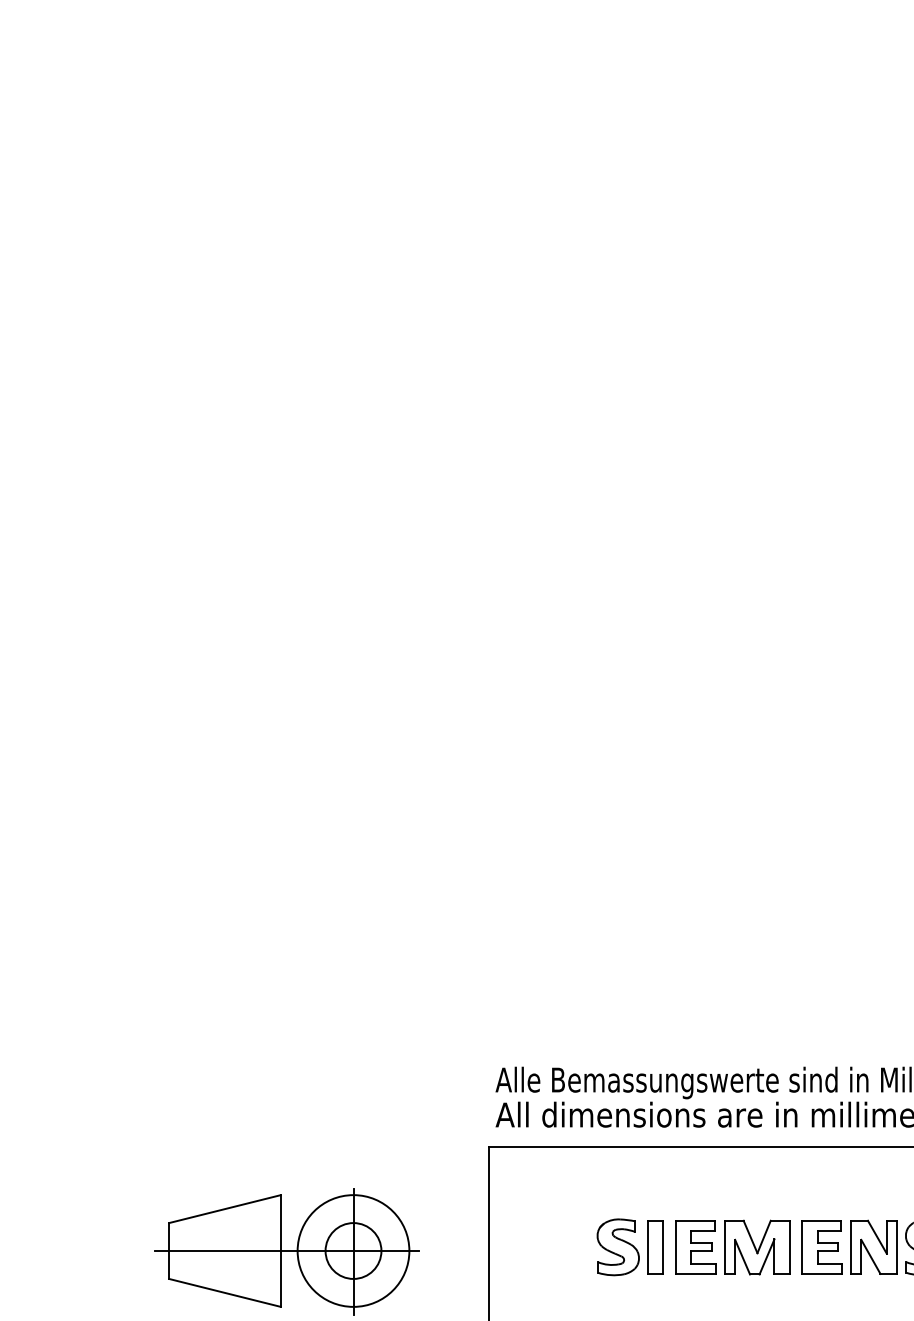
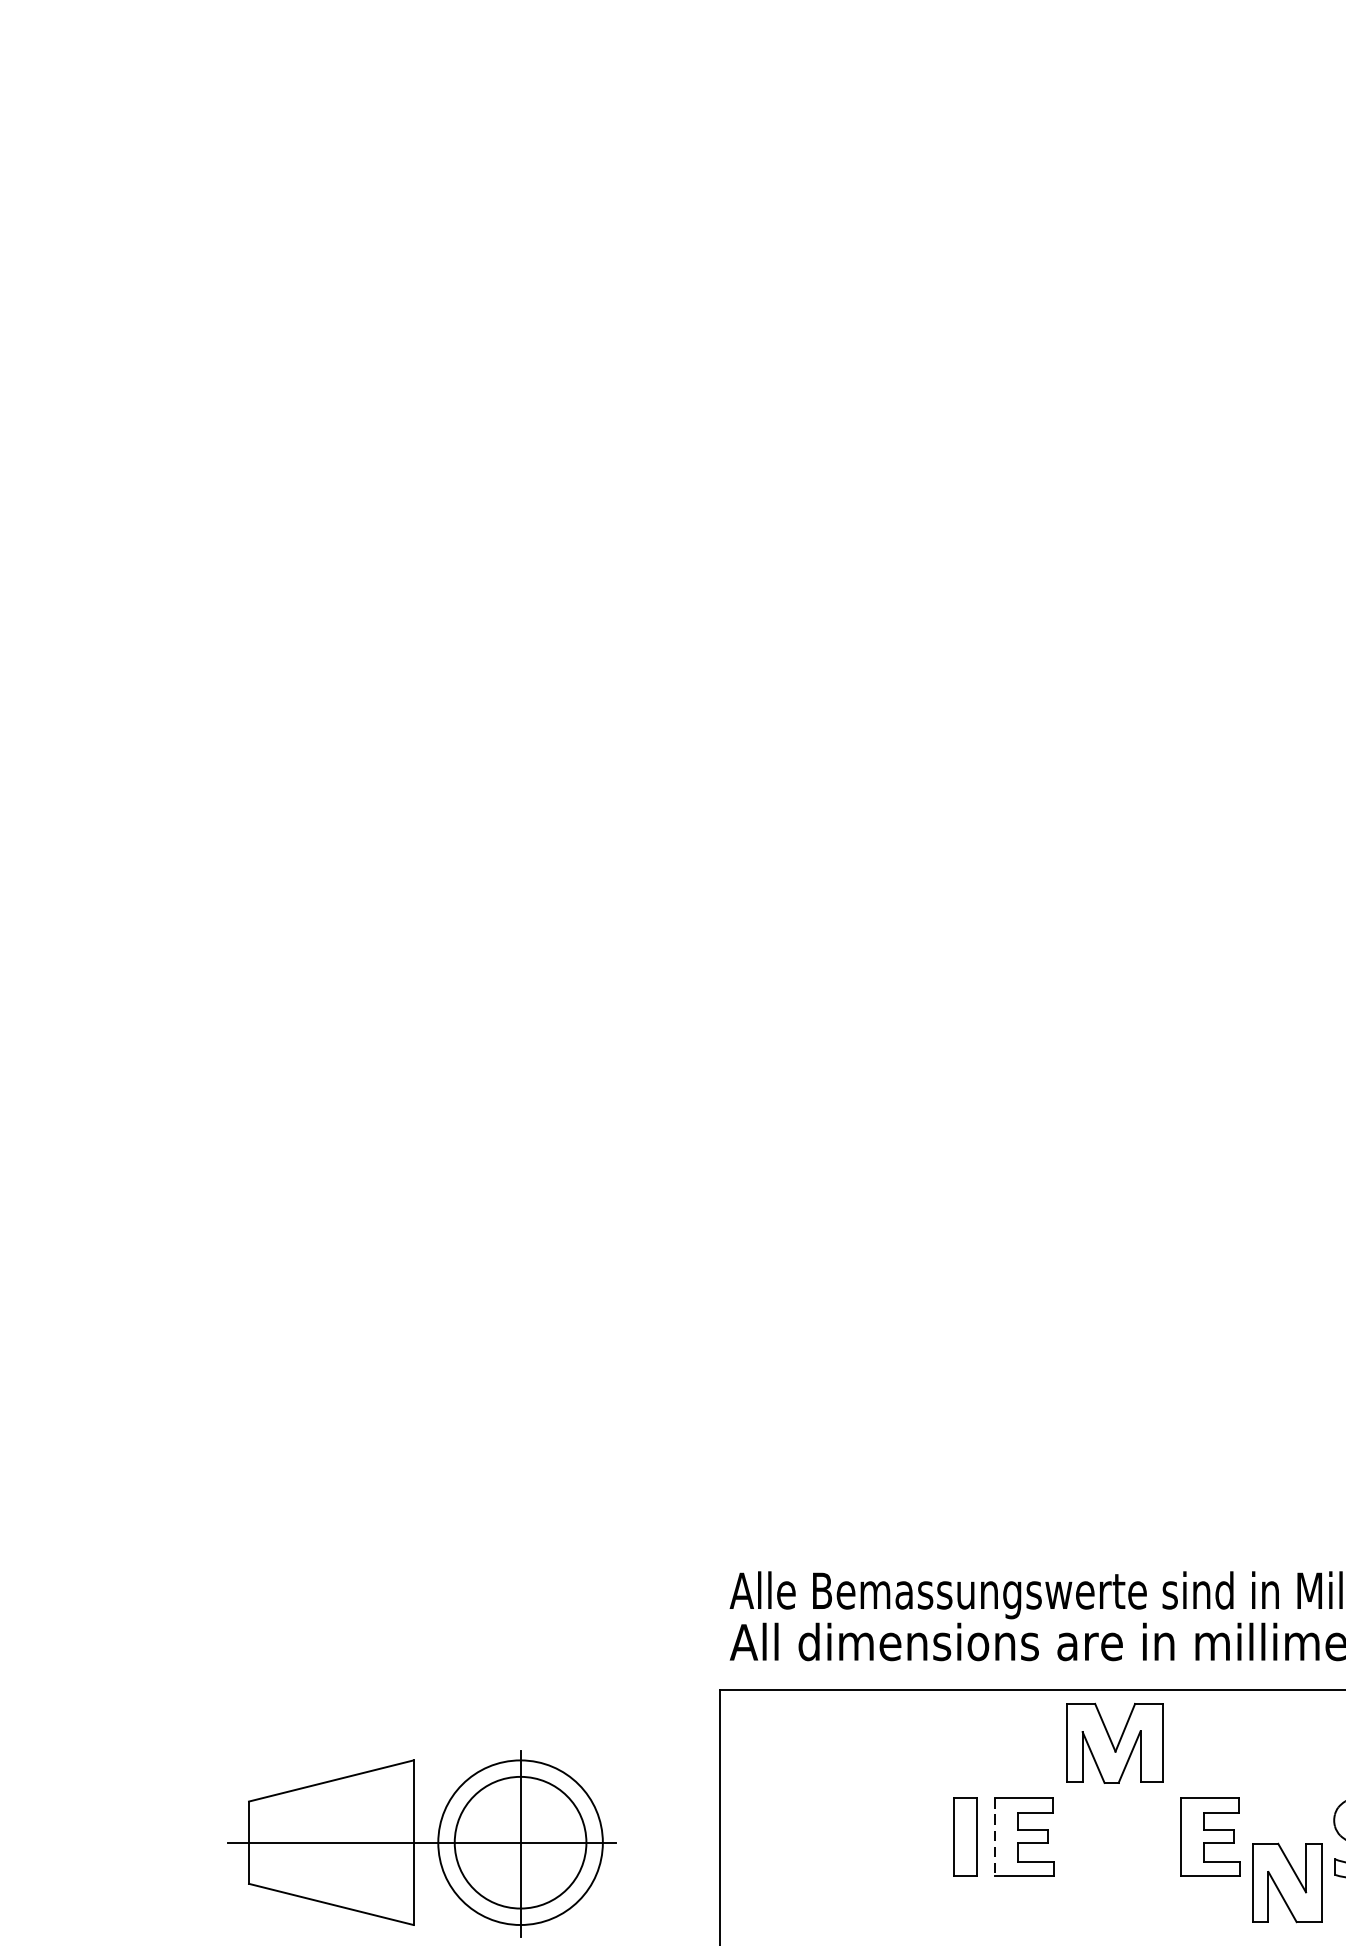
part: (873, 1246) -> (1286, 1881), moved
part: (617, 1247) -> (909, 1837), removed
line: (675, 1247) -> (994, 1837), solid -> dashed
part: (757, 1247) -> (1115, 1743), moved
circle: (353, 1250) -> (520, 1841), size x1.6

